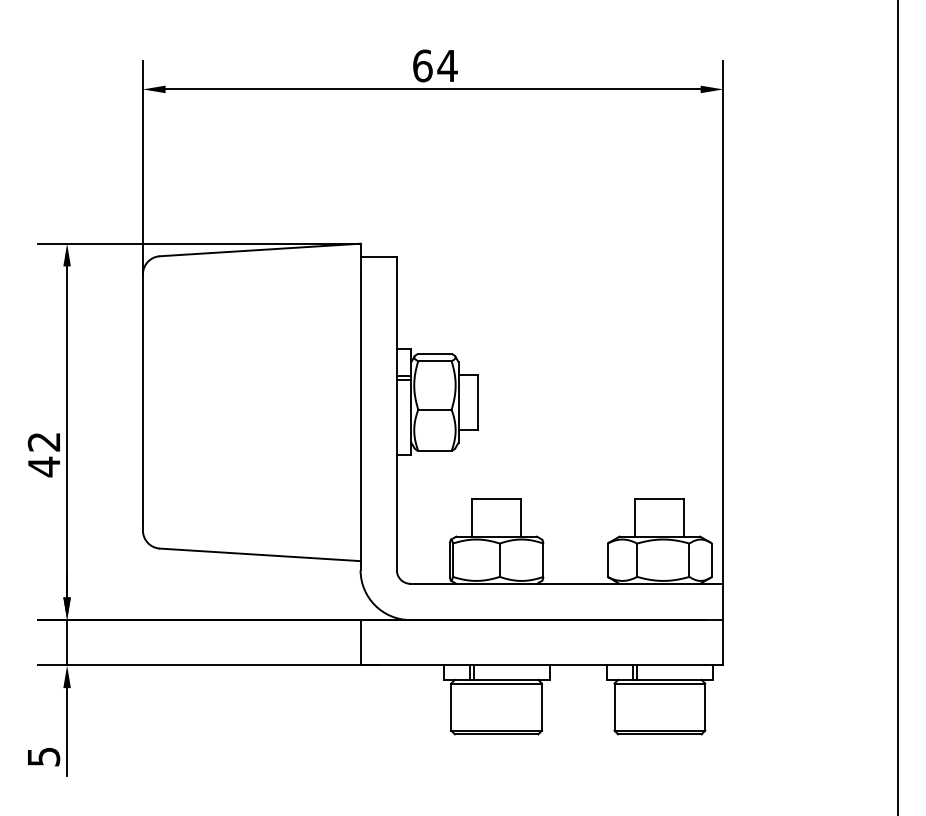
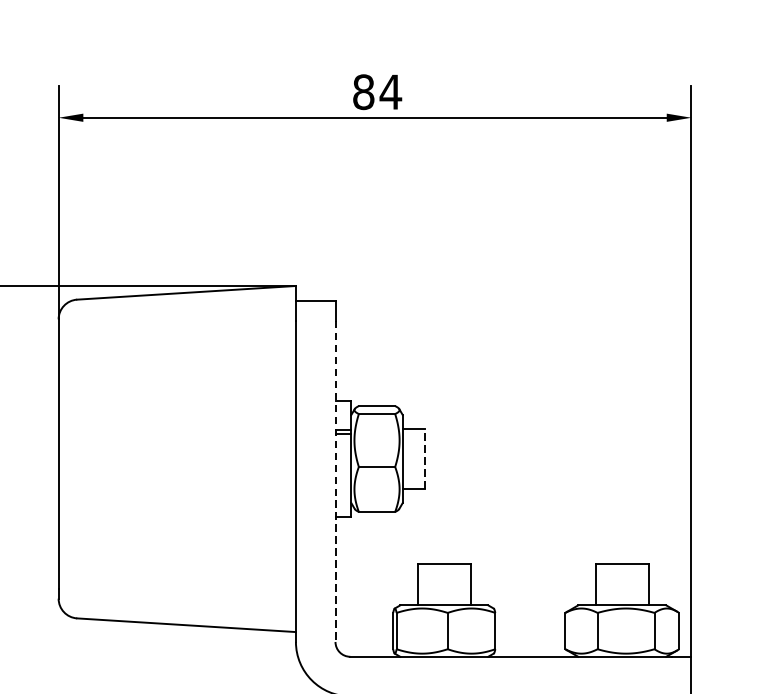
text: (422, 65) -> (363, 91), 64 -> 84
line: (478, 401) -> (424, 458), solid -> dashed
line: (396, 423) -> (335, 482), solid -> dashed

